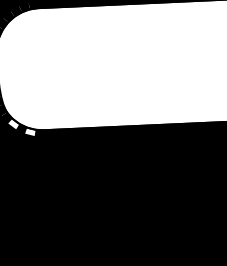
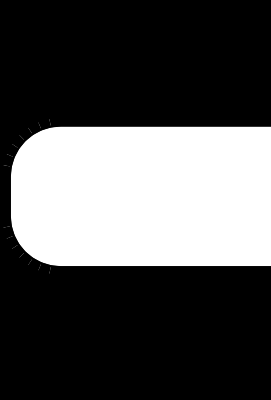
fill: (13, 124) -> (25, 258), added
fill: (30, 132) -> (44, 268), added

